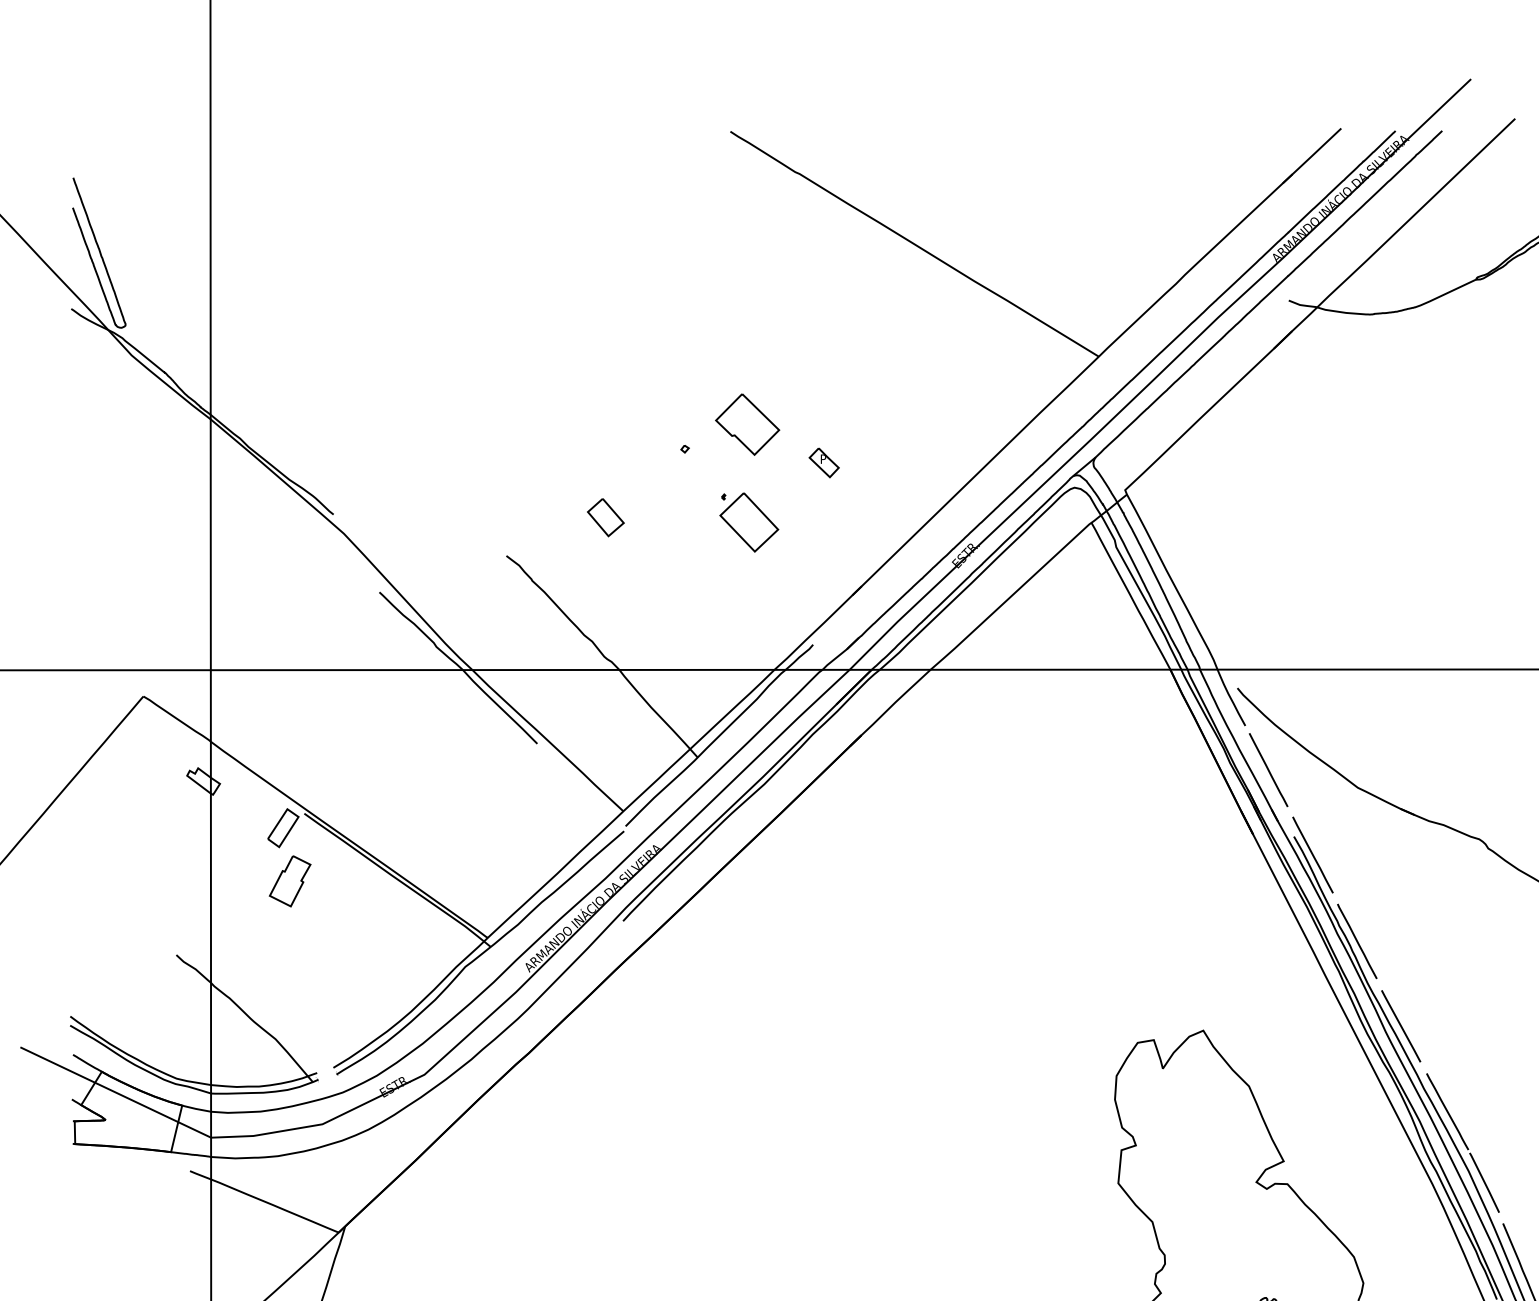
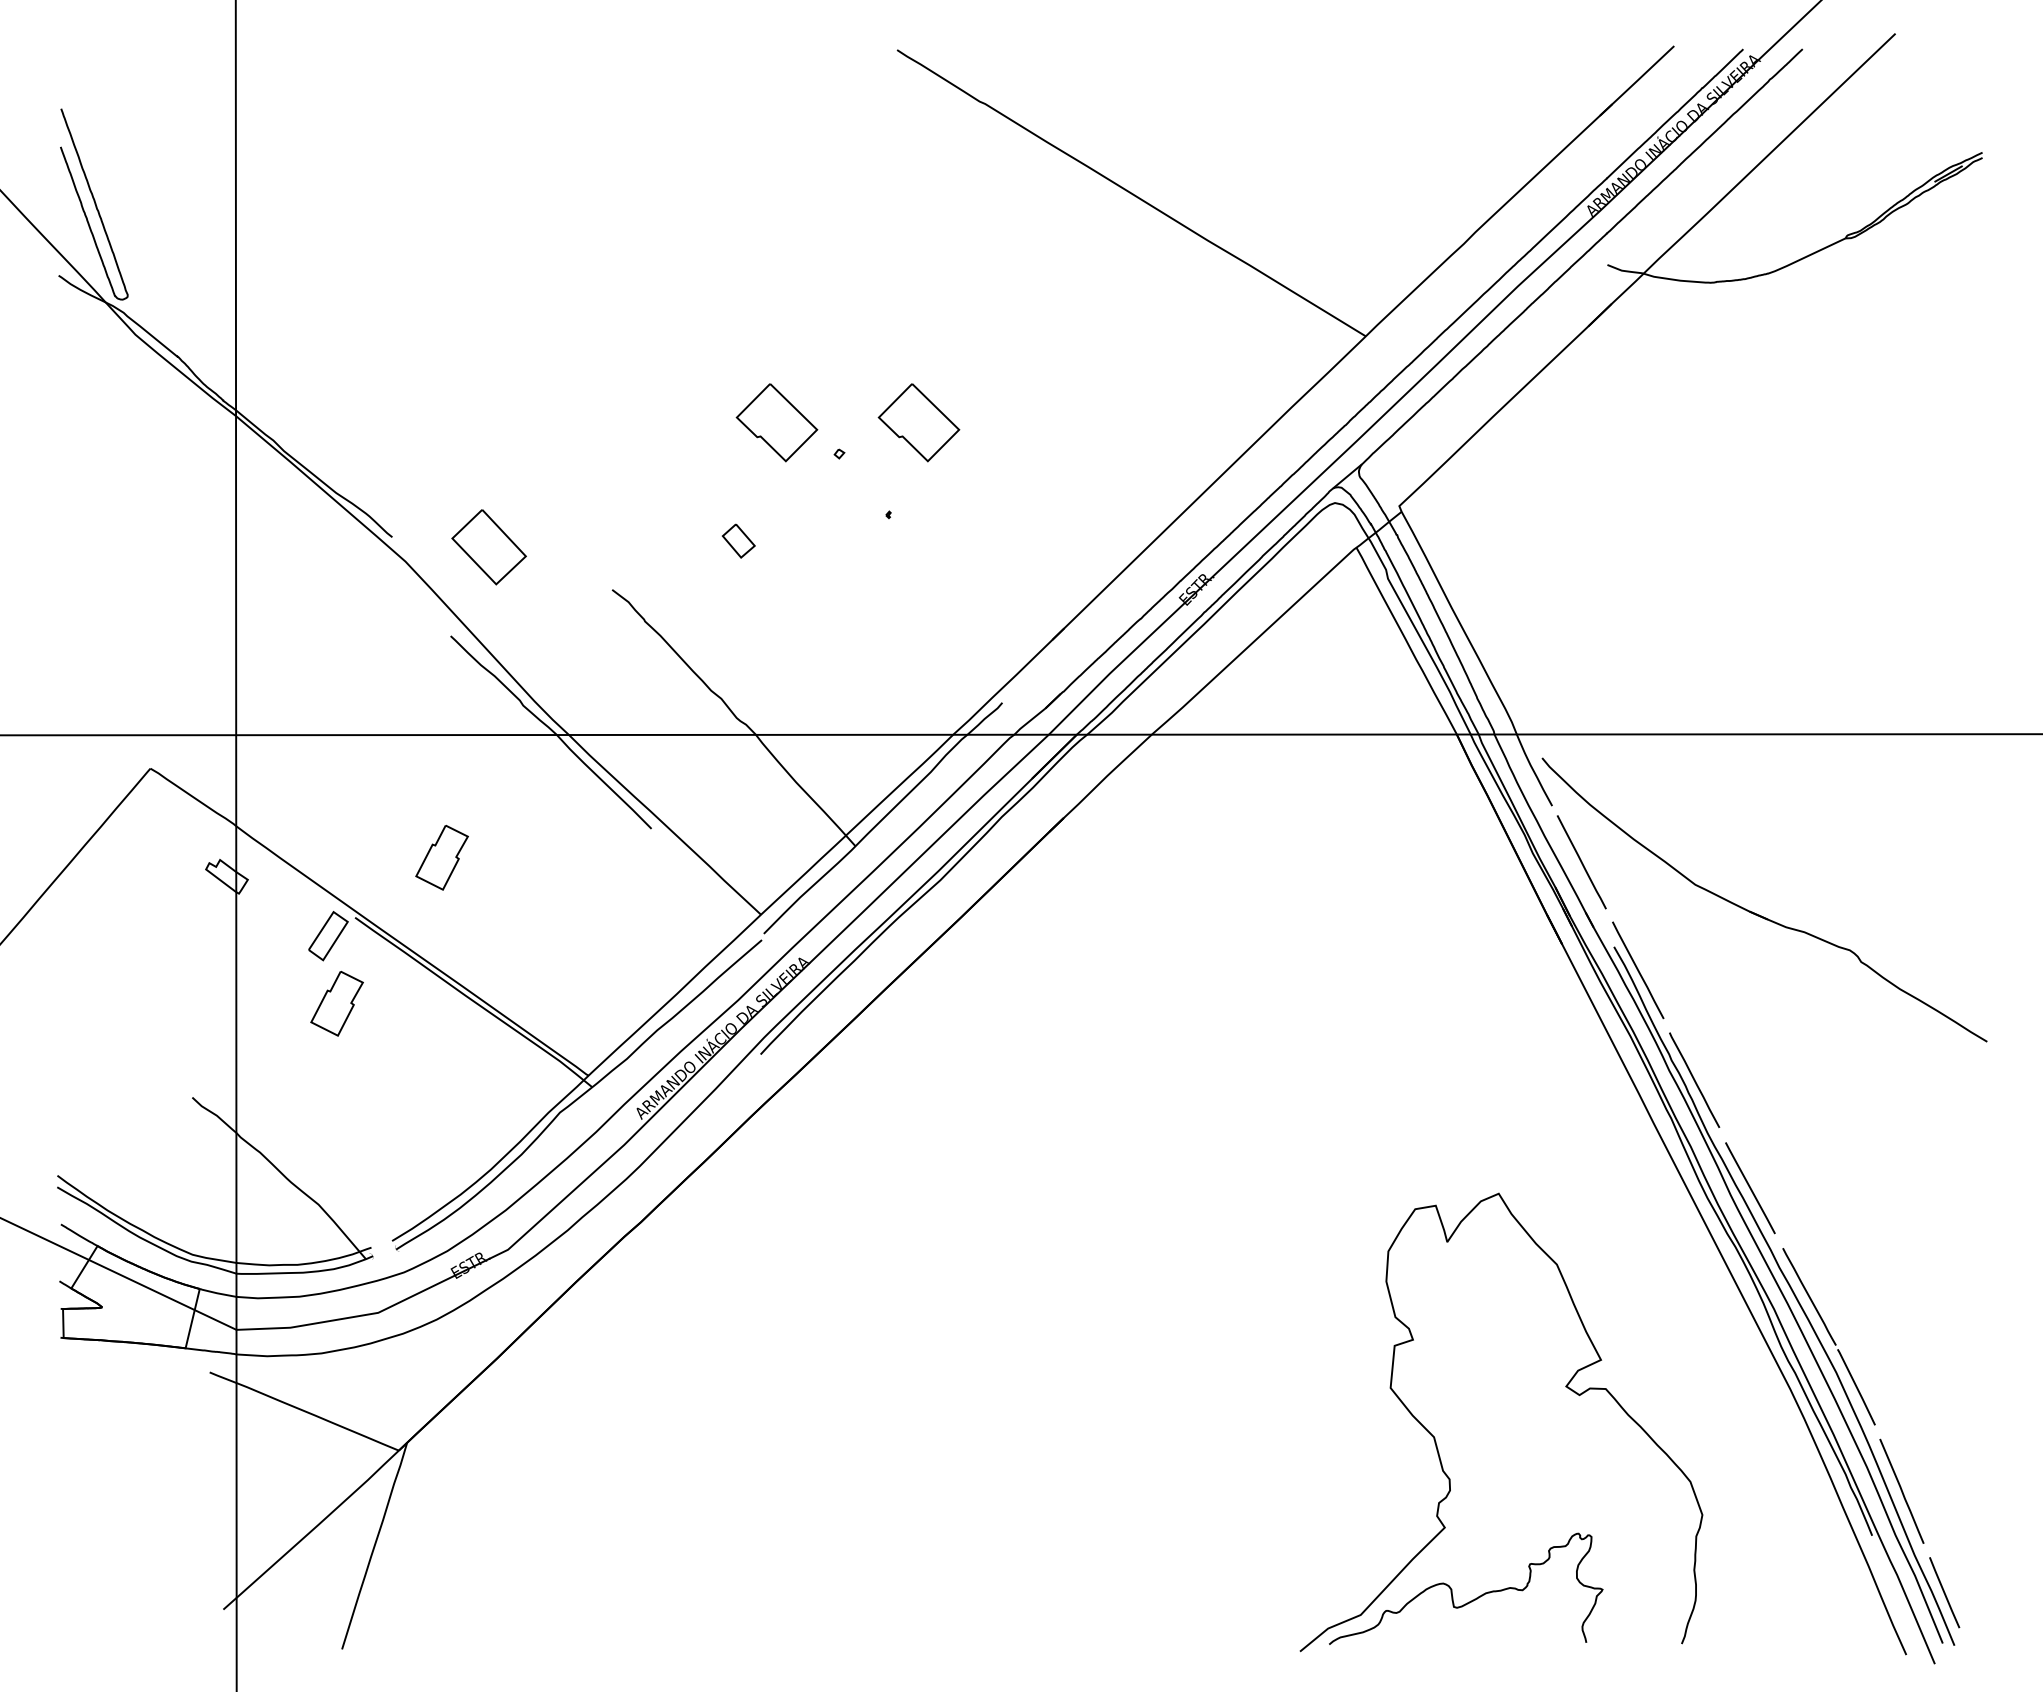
part: (635, 424) -> (776, 422), added
part: (824, 462) -> (1016, 471), removed
part: (605, 517) -> (738, 540), size x0.7
part: (748, 522) -> (488, 547), moved
part: (372, 766) -> (441, 857), added

